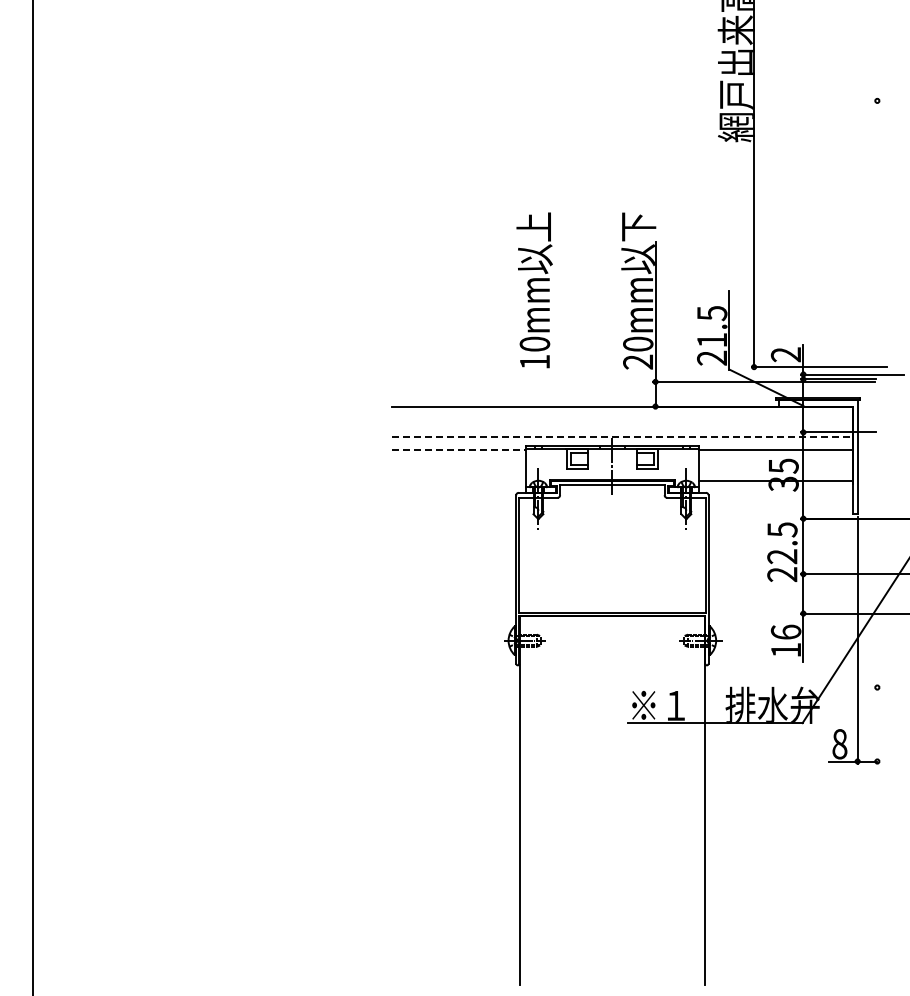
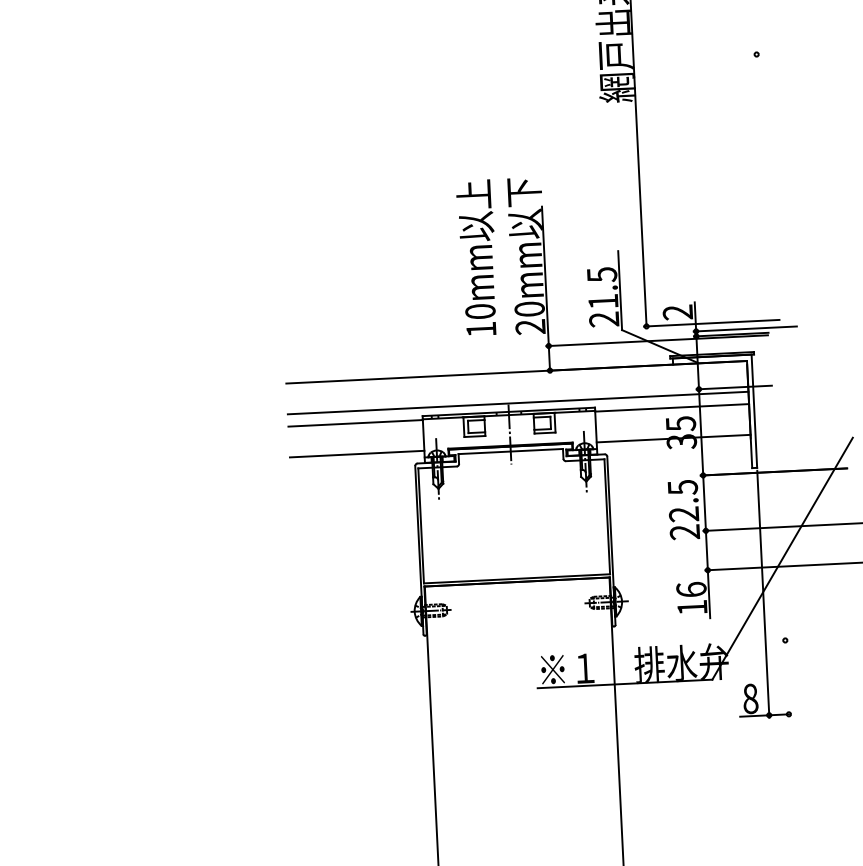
text: (534, 290) -> (477, 257), moved
line: (622, 437) -> (518, 403), dashed -> solid
line: (459, 449) -> (356, 423), dashed -> solid
line: (458, 480) -> (356, 454), added

